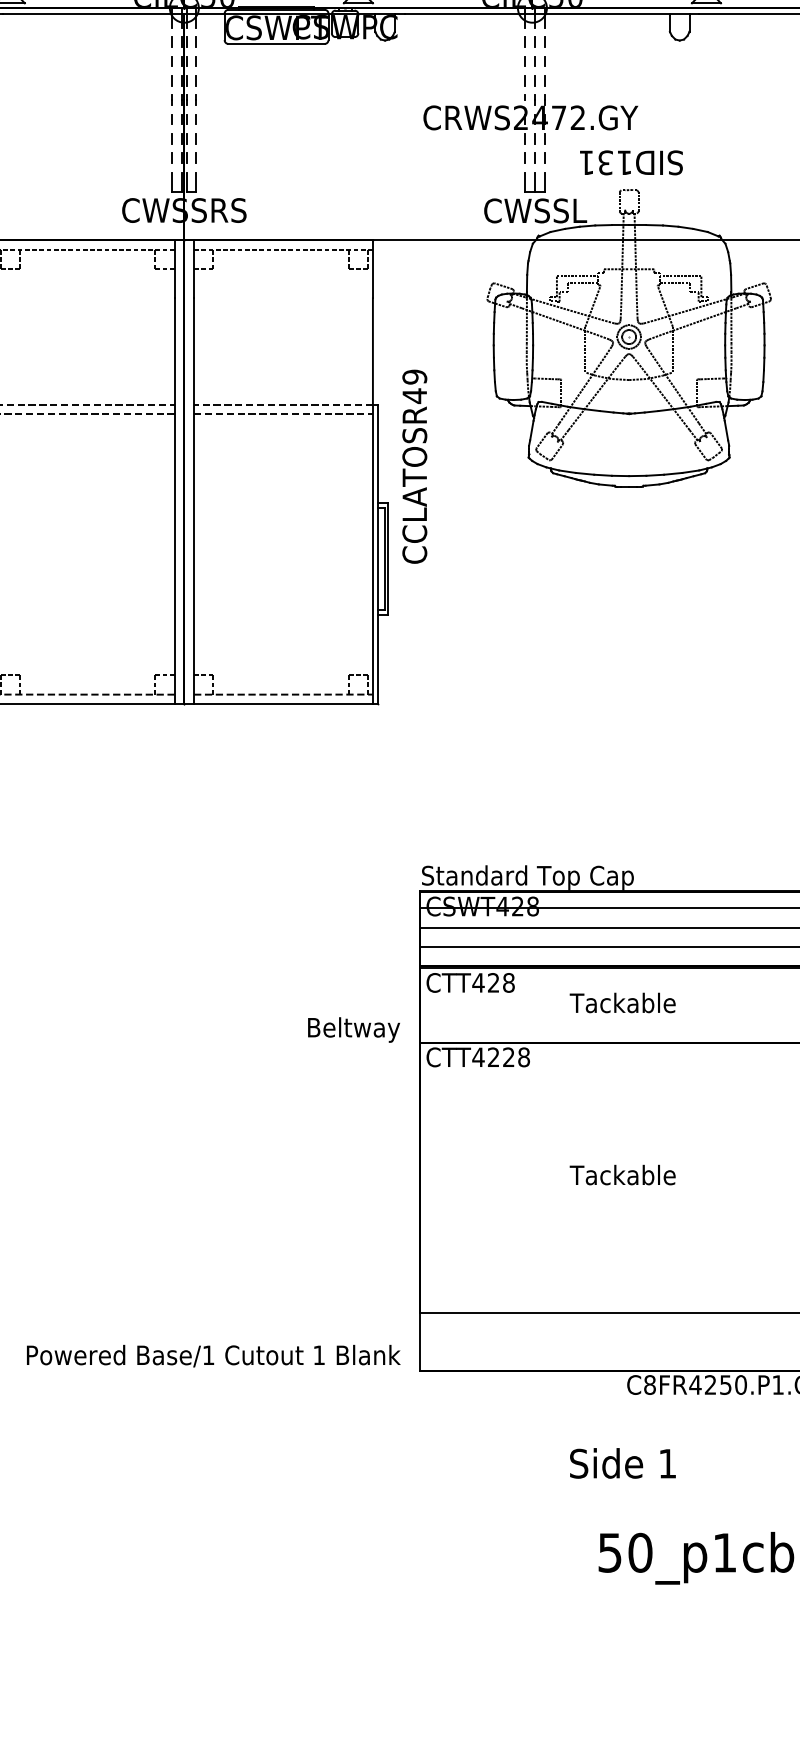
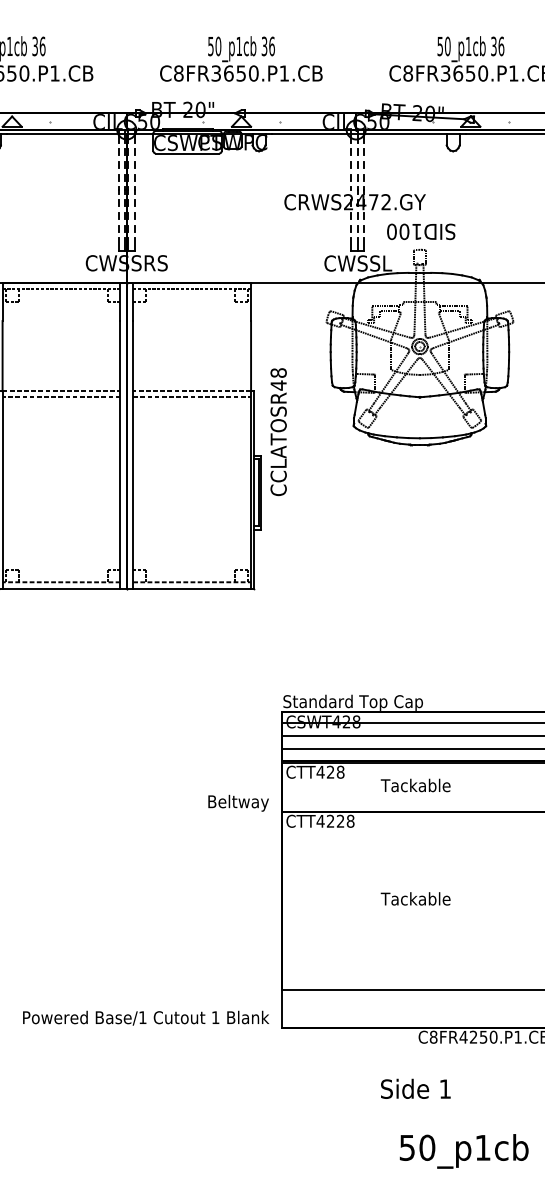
text: (596, 162) -> (398, 231), SID131 -> SID100
text: (414, 376) -> (278, 372), CCLATOSR49 -> CCLATOSR48

